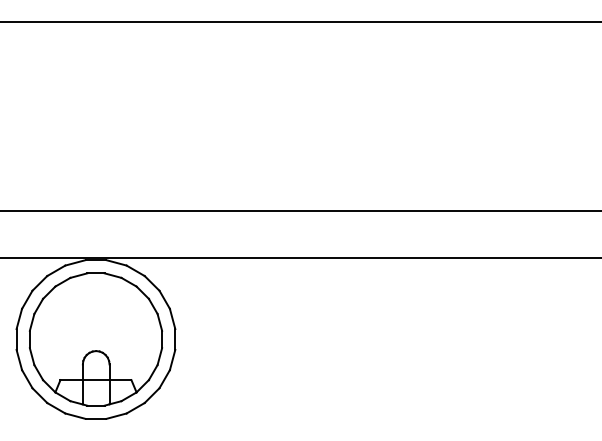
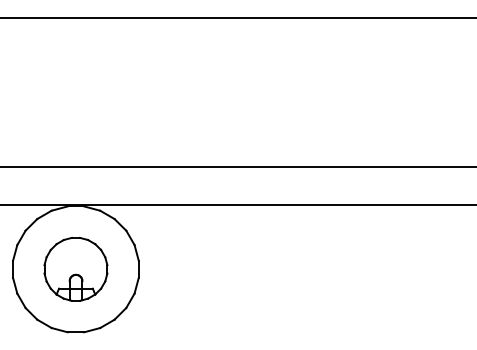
part: (95, 339) -> (75, 269), size x0.6

